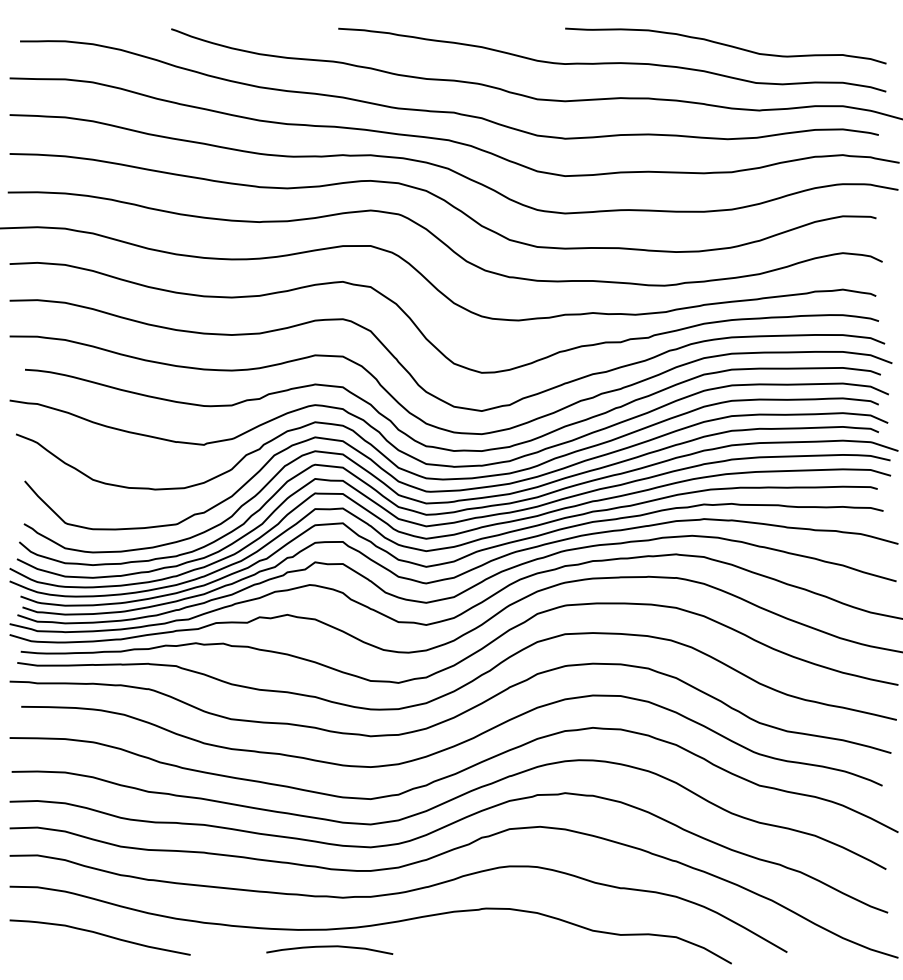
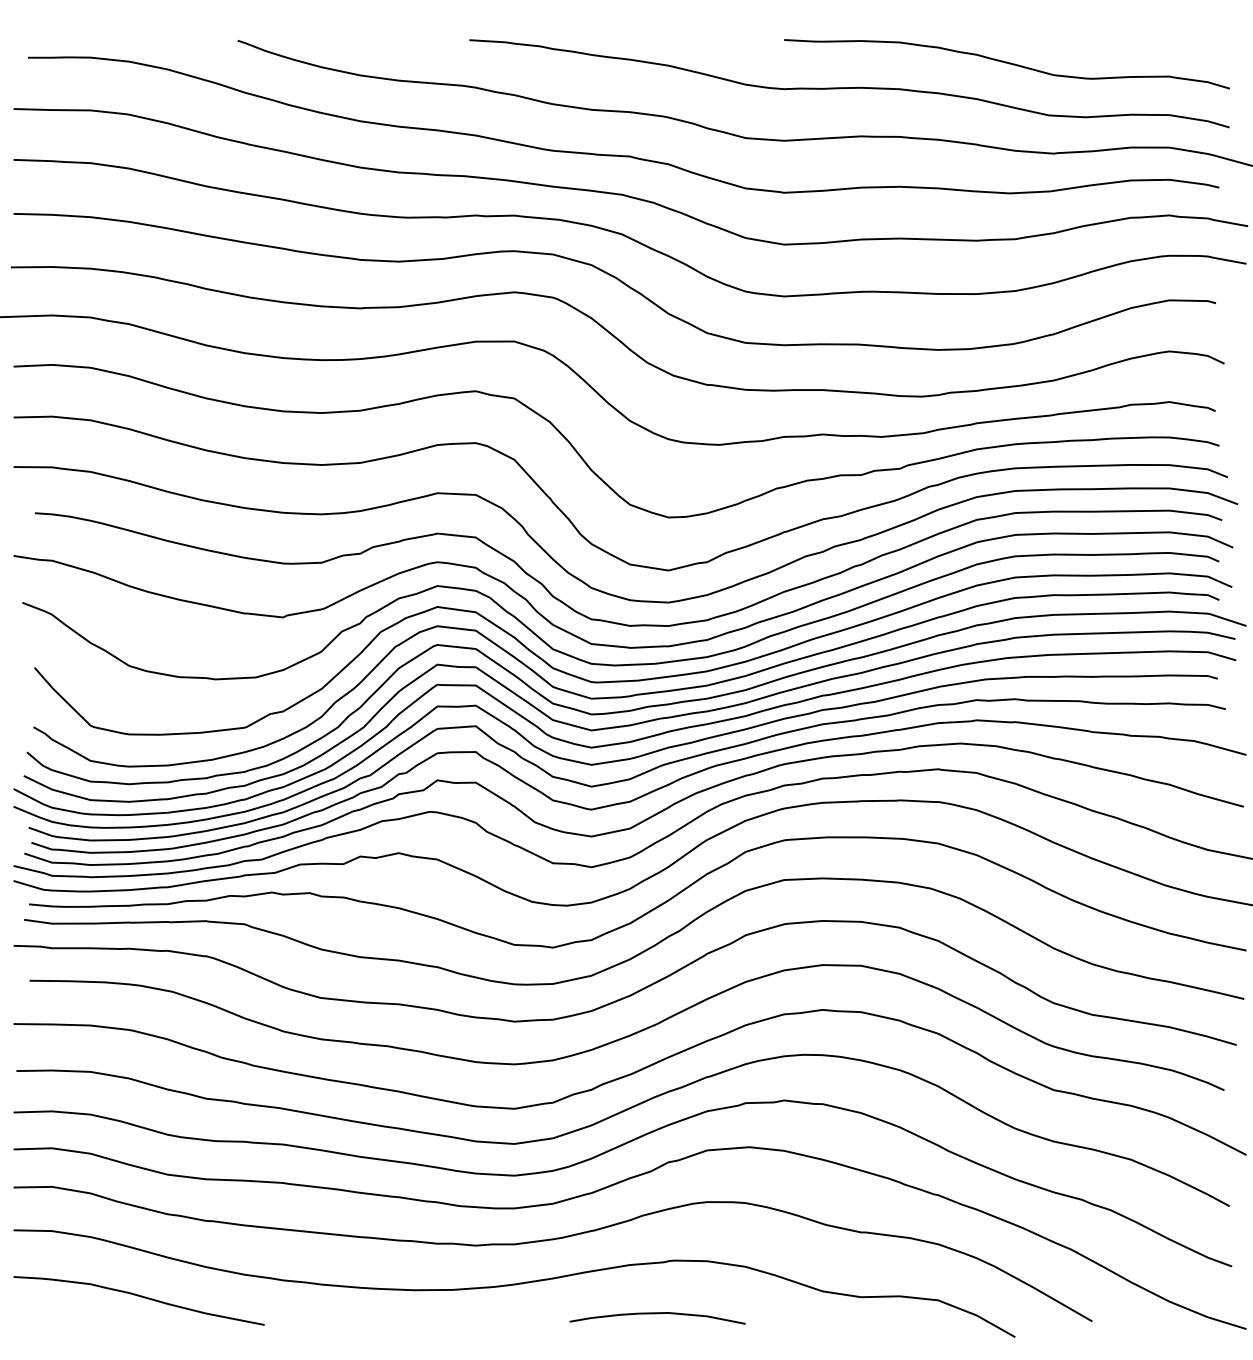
curve: (329, 947) -> (657, 1314), moved

